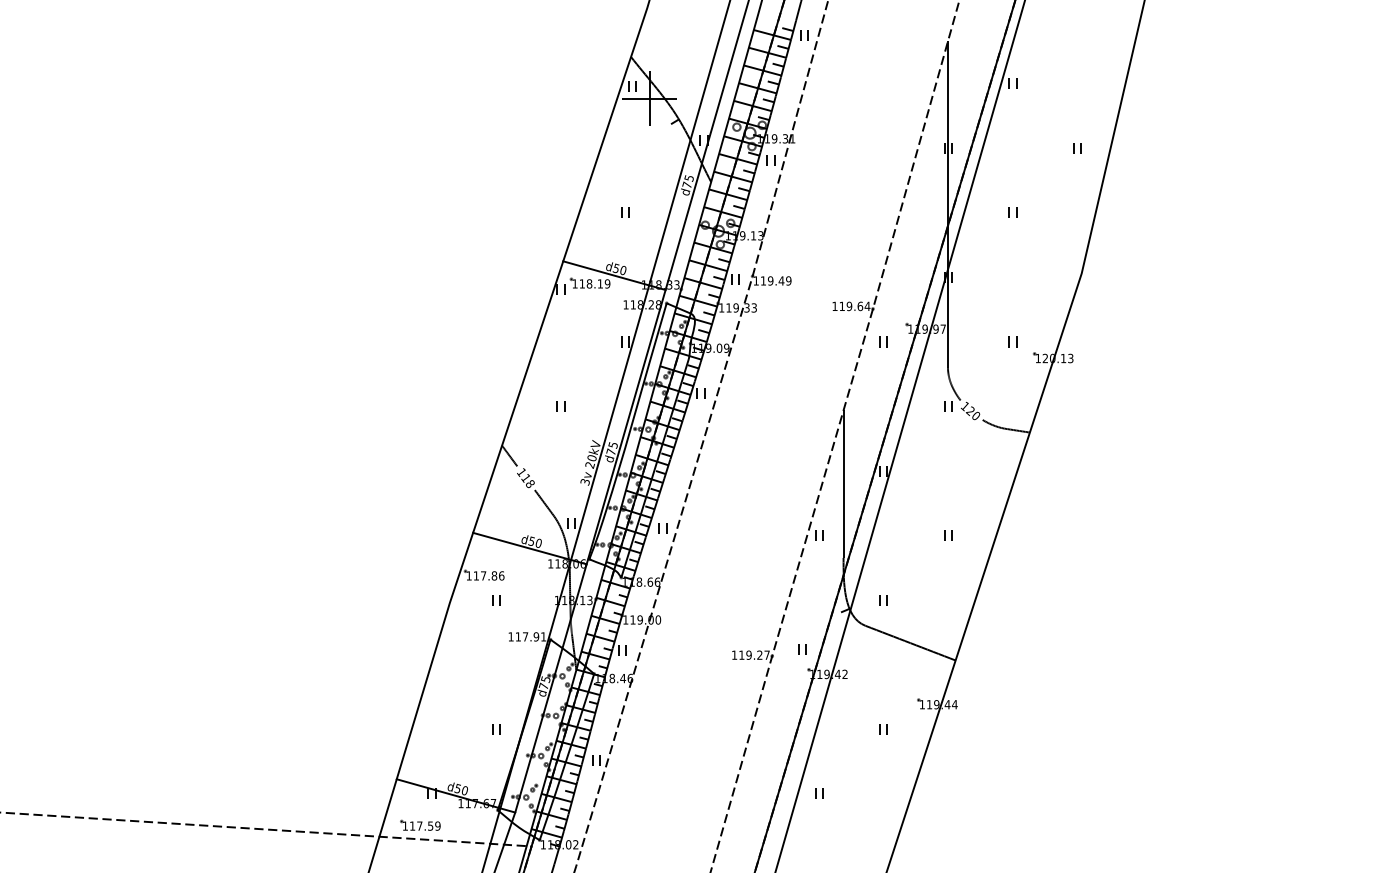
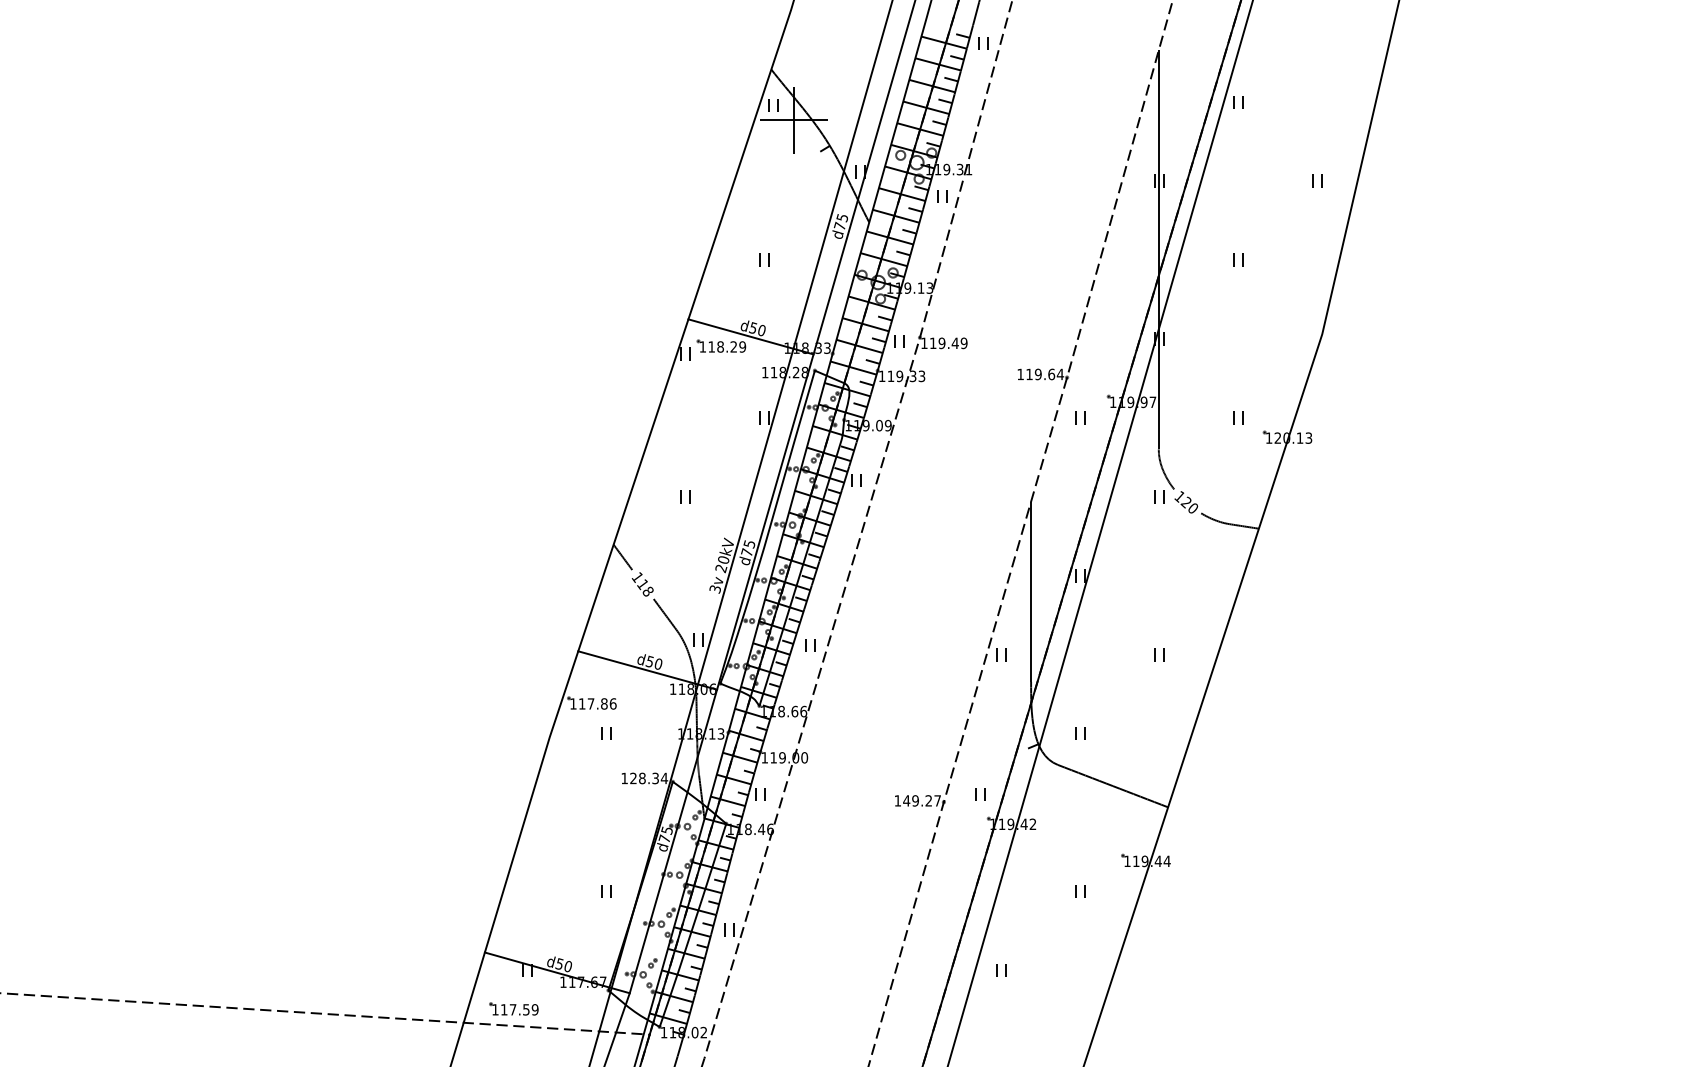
text: (599, 283) -> (732, 346), 118.19 -> 118.29
text: (530, 636) -> (648, 778), 117.91 -> 128.34
text: (741, 654) -> (906, 800), 119.27 -> 149.27

